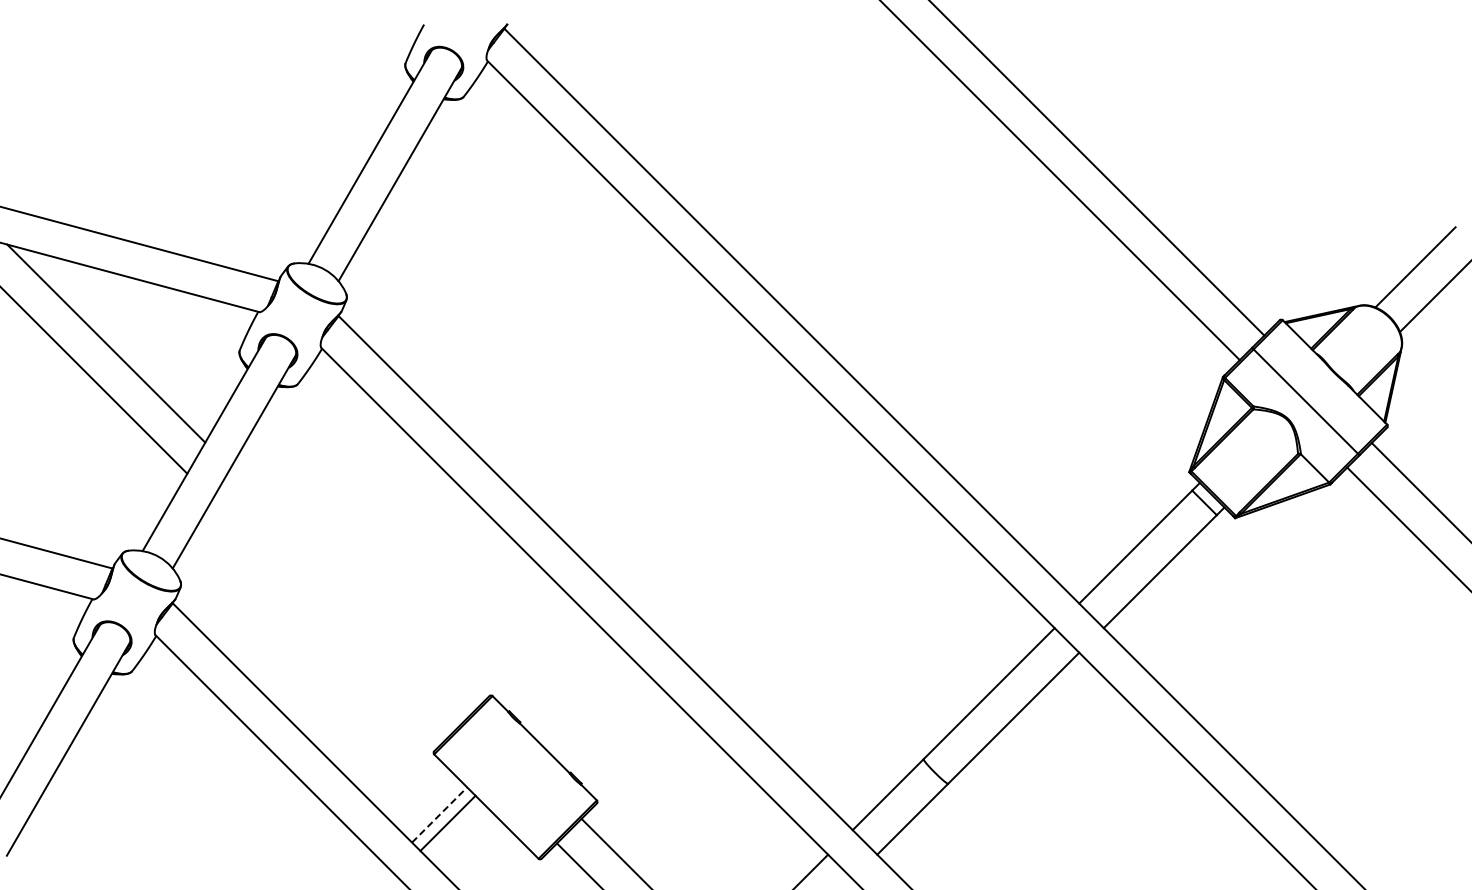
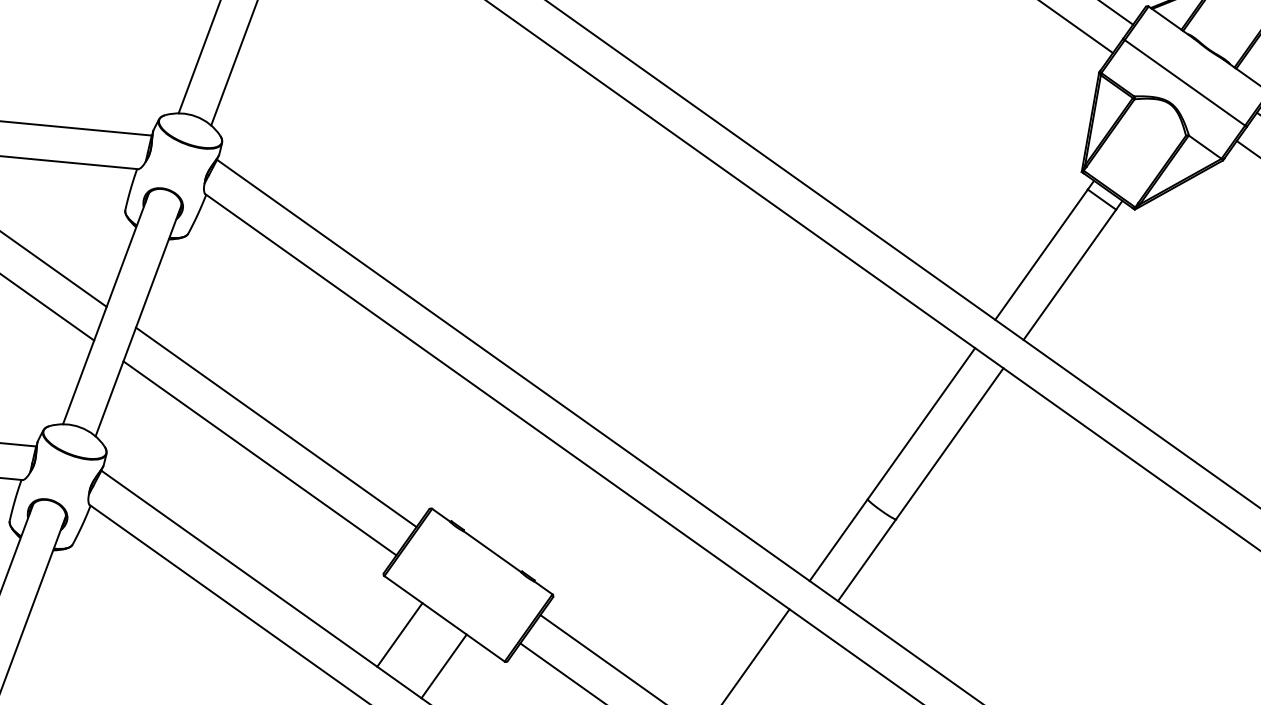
line: (352, 589) -> (276, 427), added
line: (330, 617) -> (259, 458), added
line: (439, 814) -> (399, 634), dashed -> solid
line: (447, 822) -> (443, 665), moved

